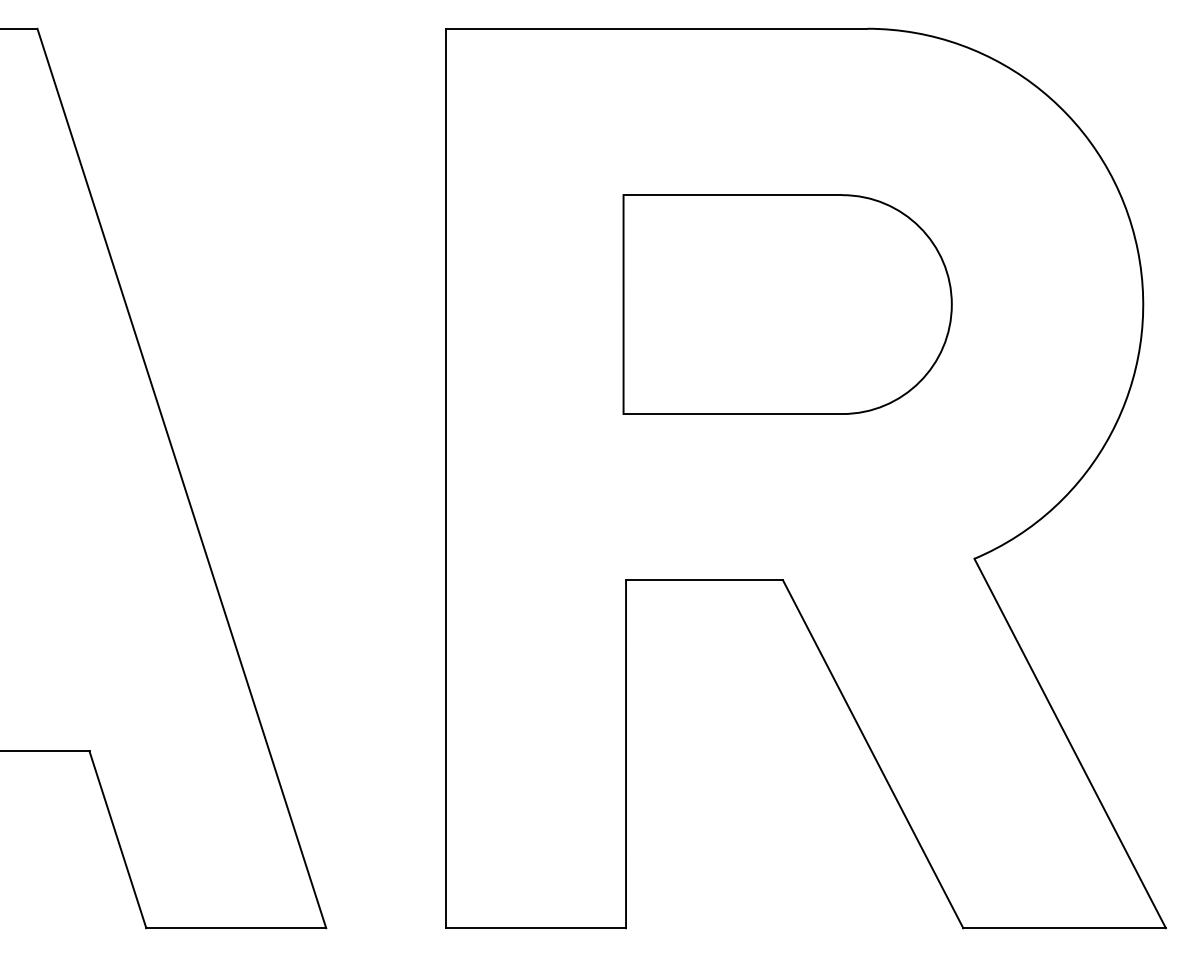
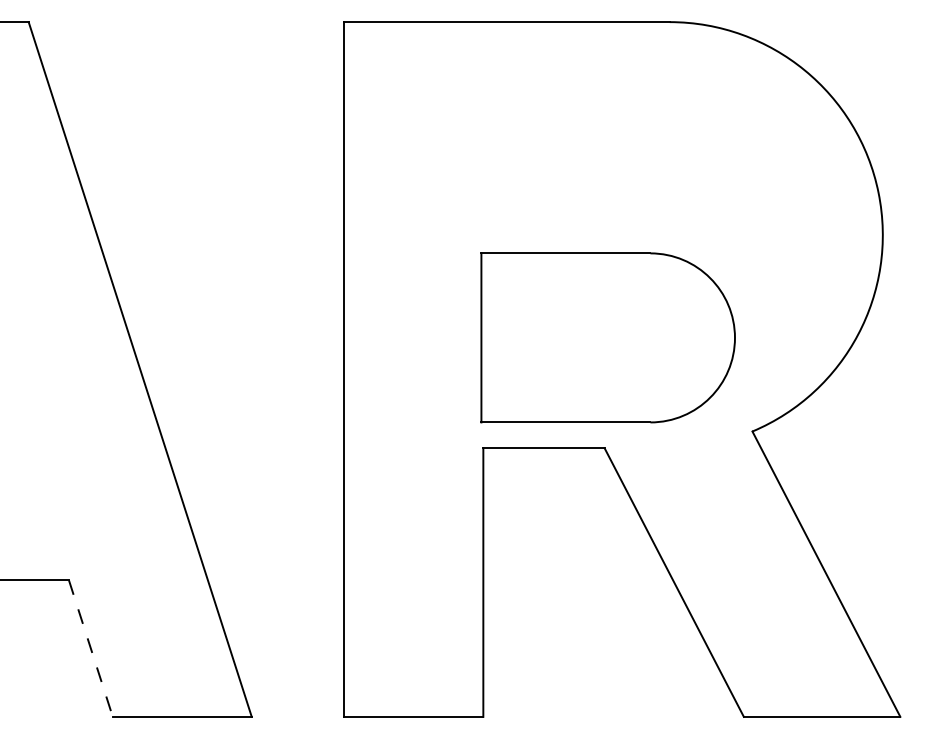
part: (787, 304) -> (608, 337), moved
line: (117, 839) -> (90, 648), solid -> dashed

